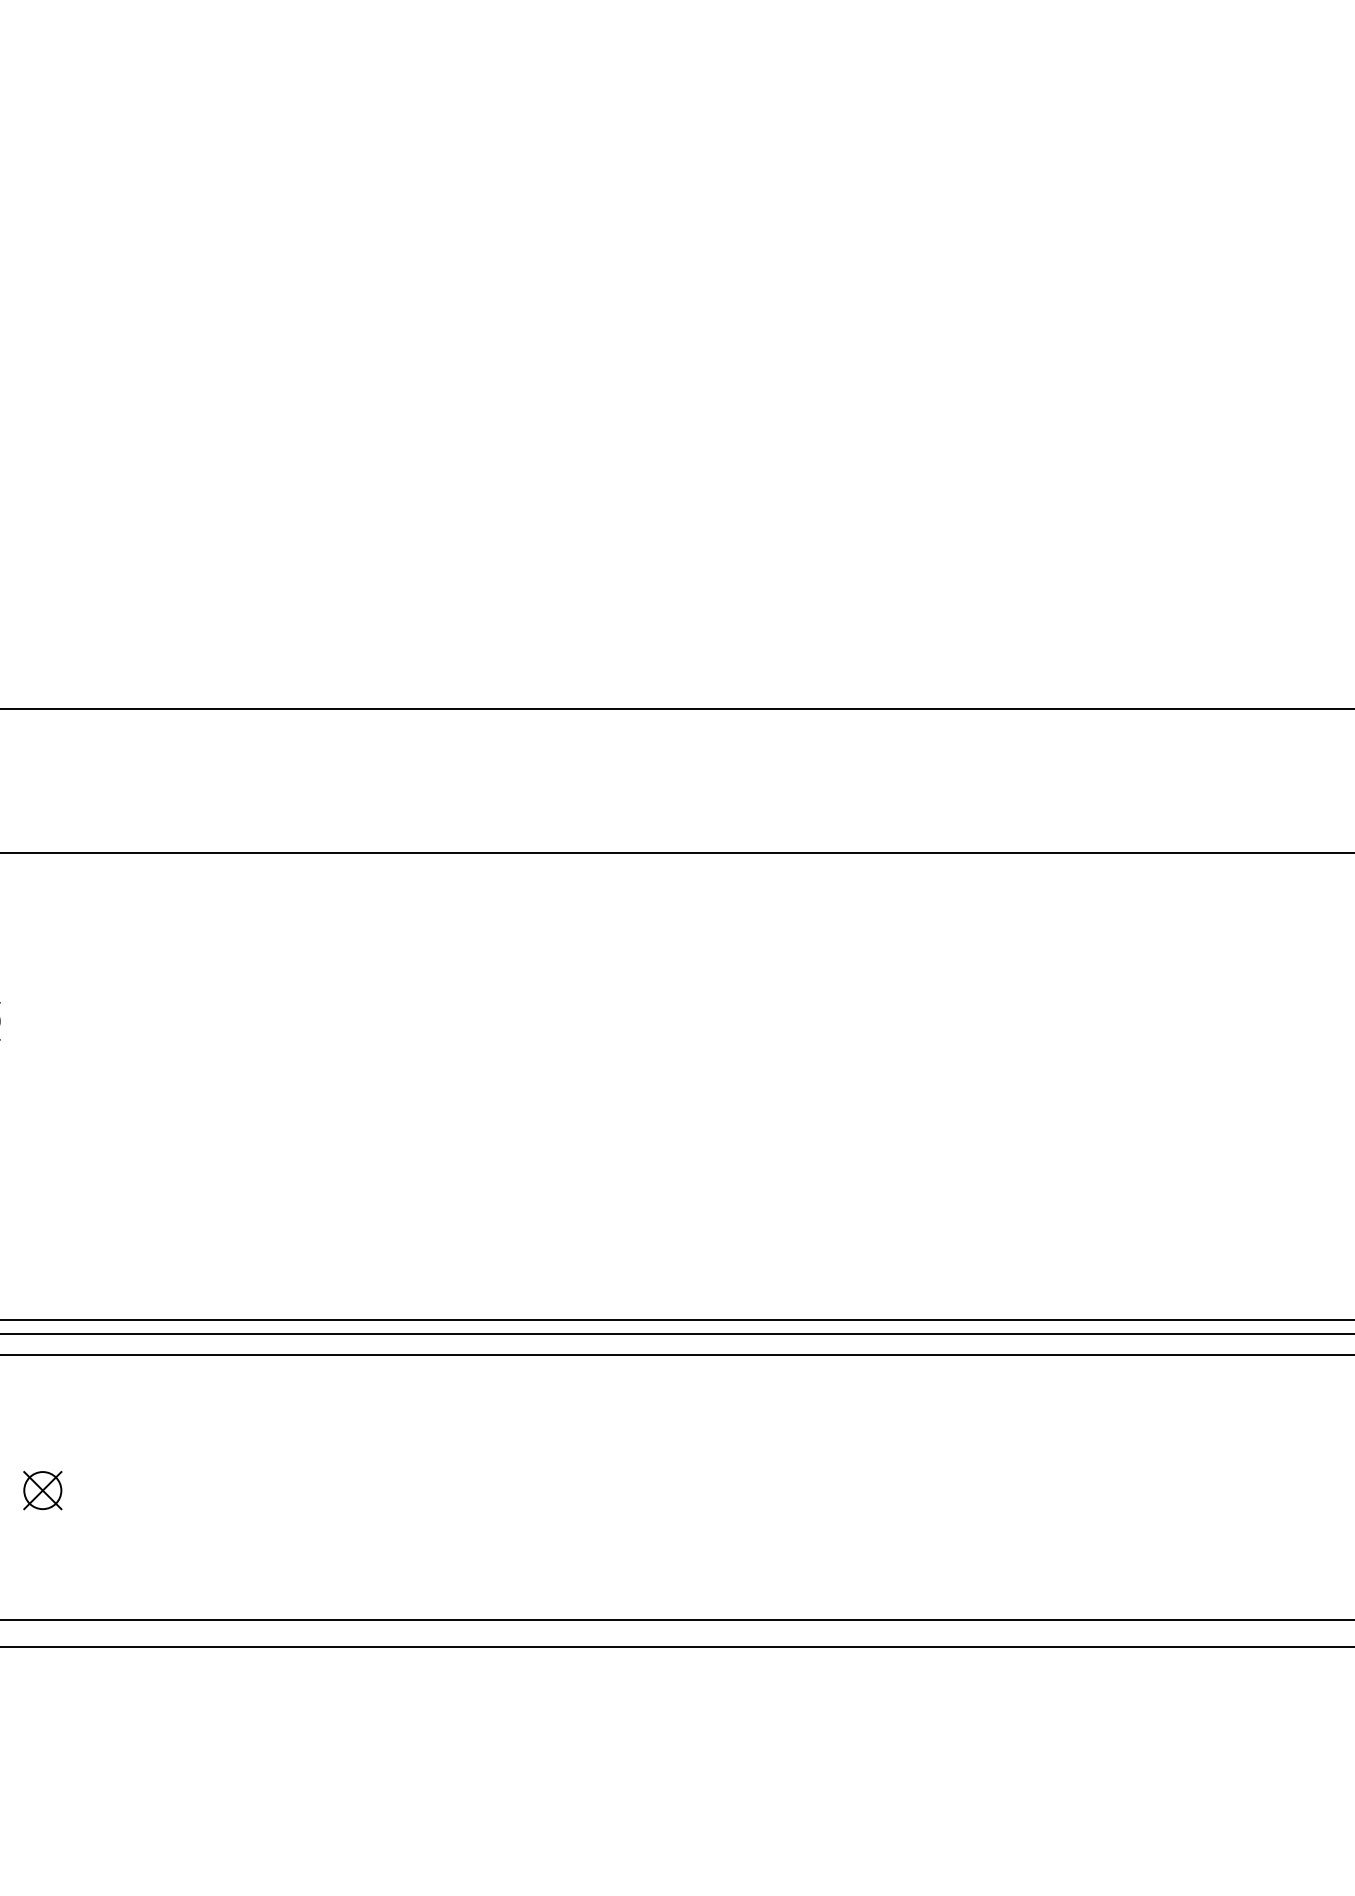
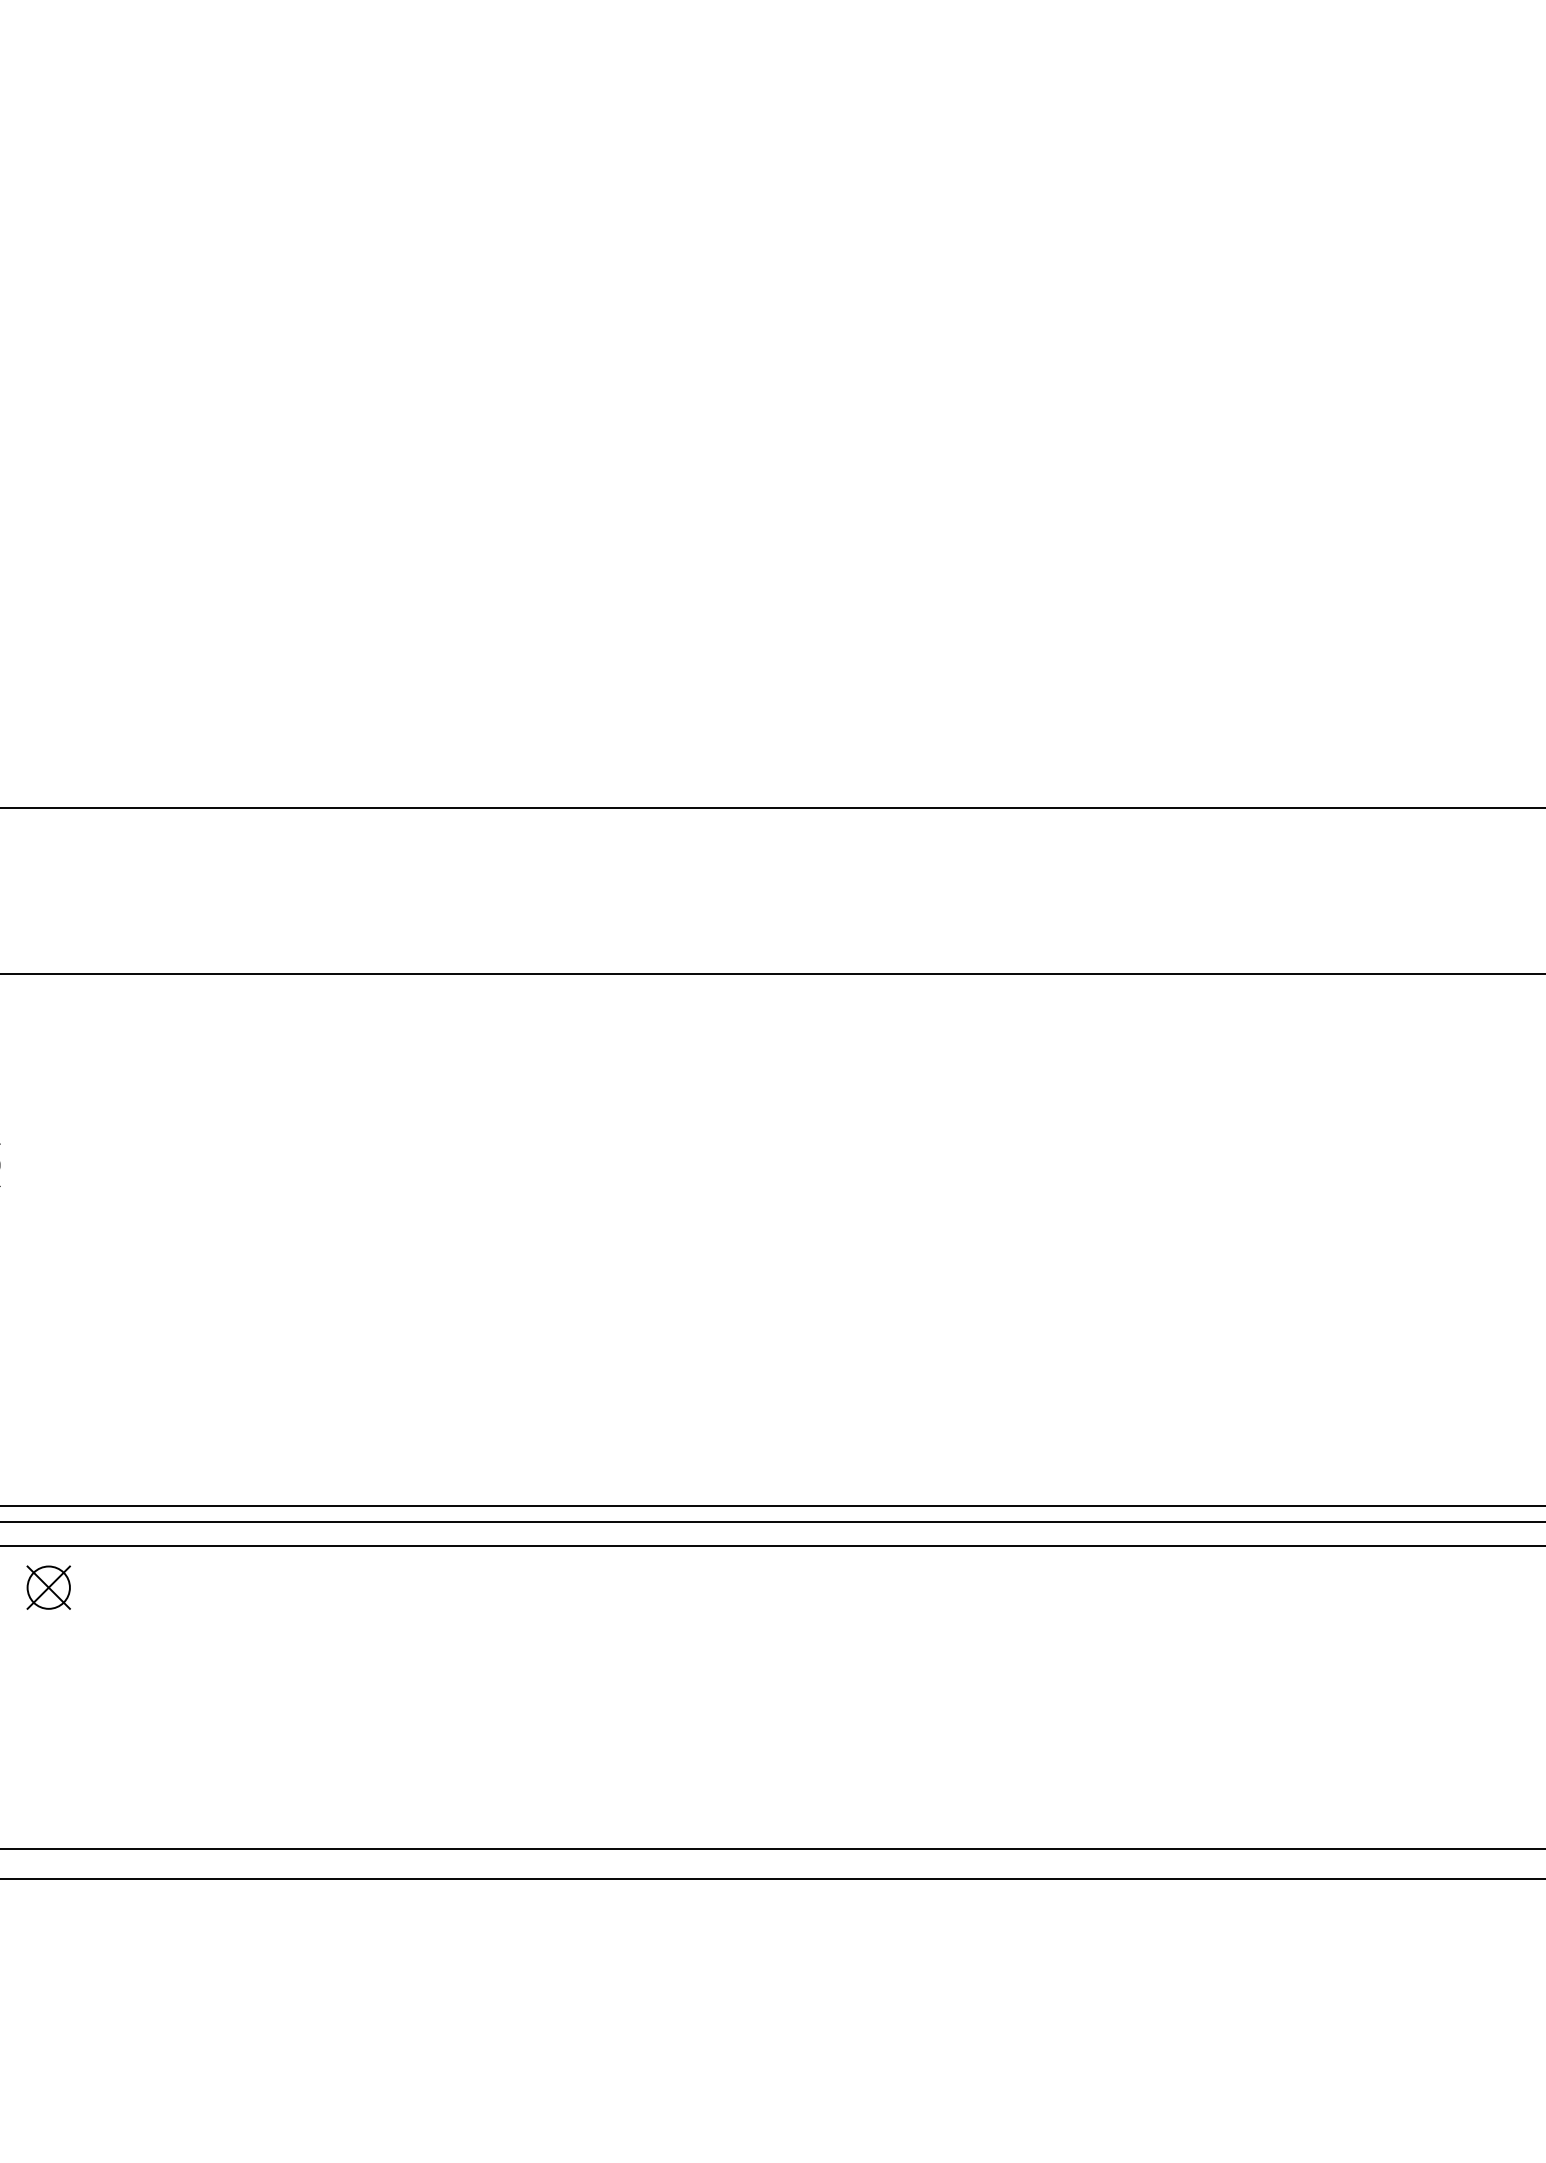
part: (42, 1490) -> (48, 1587), moved

